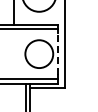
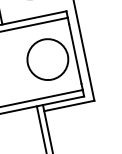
line: (58, 54) -> (75, 54), dashed -> solid

